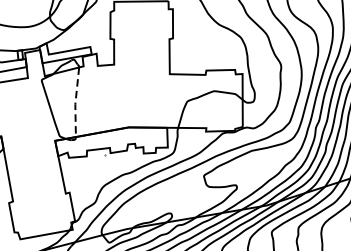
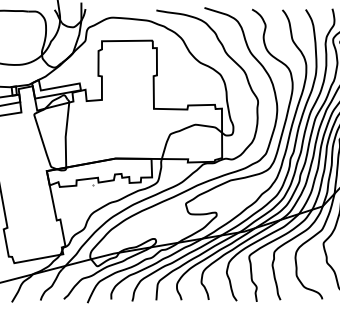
line: (75, 103) -> (65, 136), dashed -> solid

